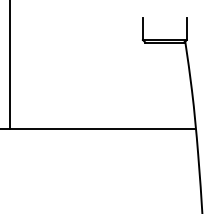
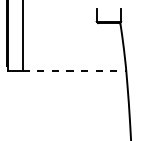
line: (102, 129) -> (74, 71), solid -> dashed

